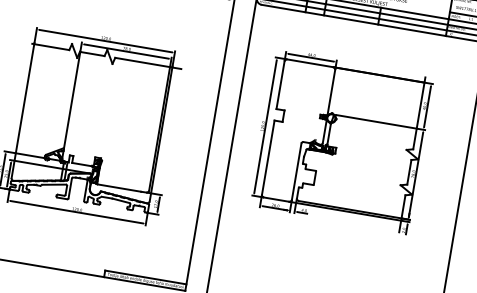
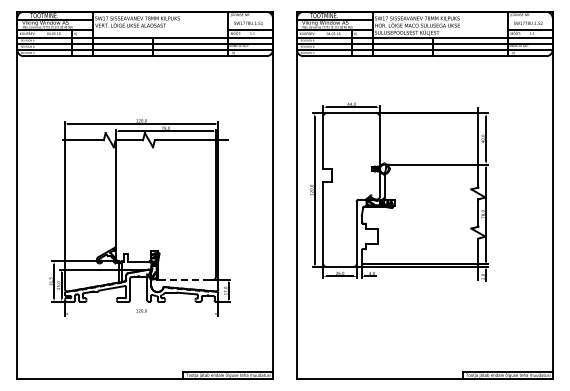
part: (341, 140) -> (399, 191), moved
line: (119, 188) -> (183, 280), solid -> dashed
line: (76, 211) -> (141, 313), removed

